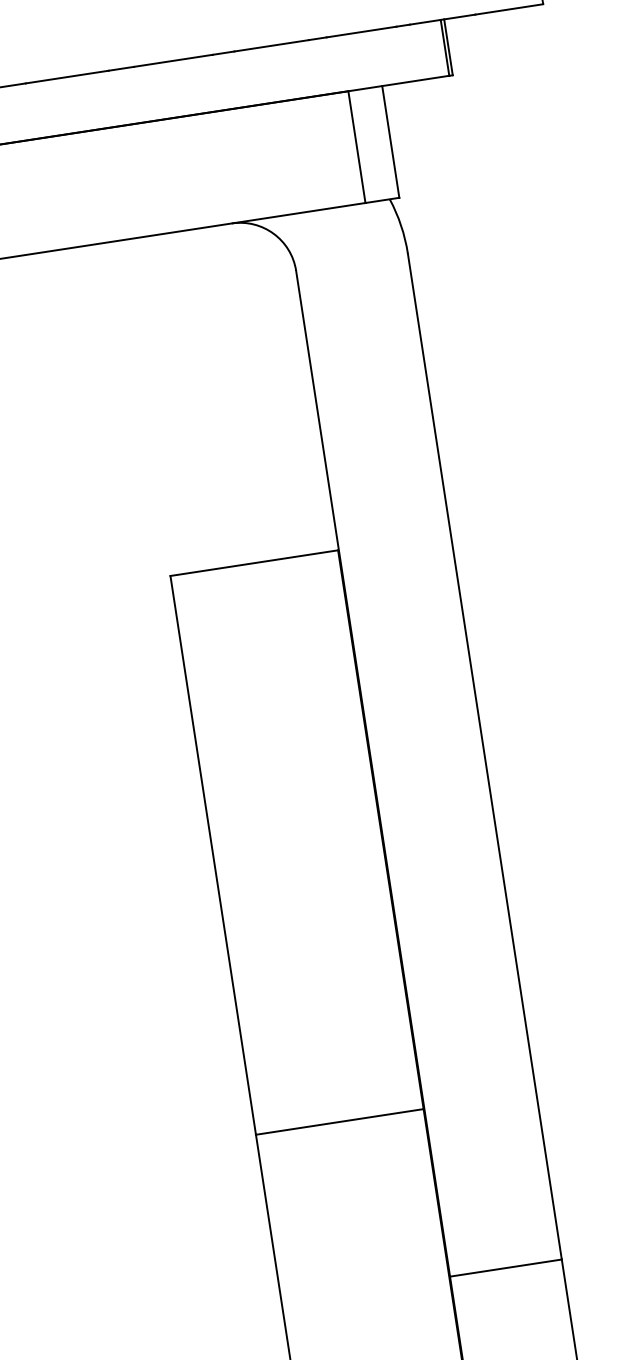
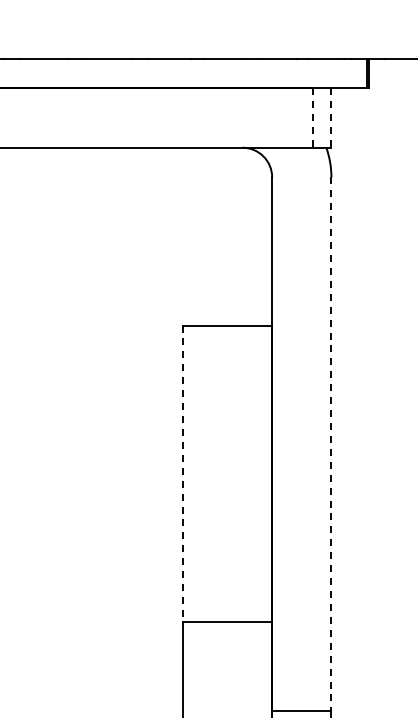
line: (391, 142) -> (331, 118), solid -> dashed
line: (357, 147) -> (313, 118), solid -> dashed
line: (485, 757) -> (331, 444), solid -> dashed
line: (212, 856) -> (182, 474), solid -> dashed

